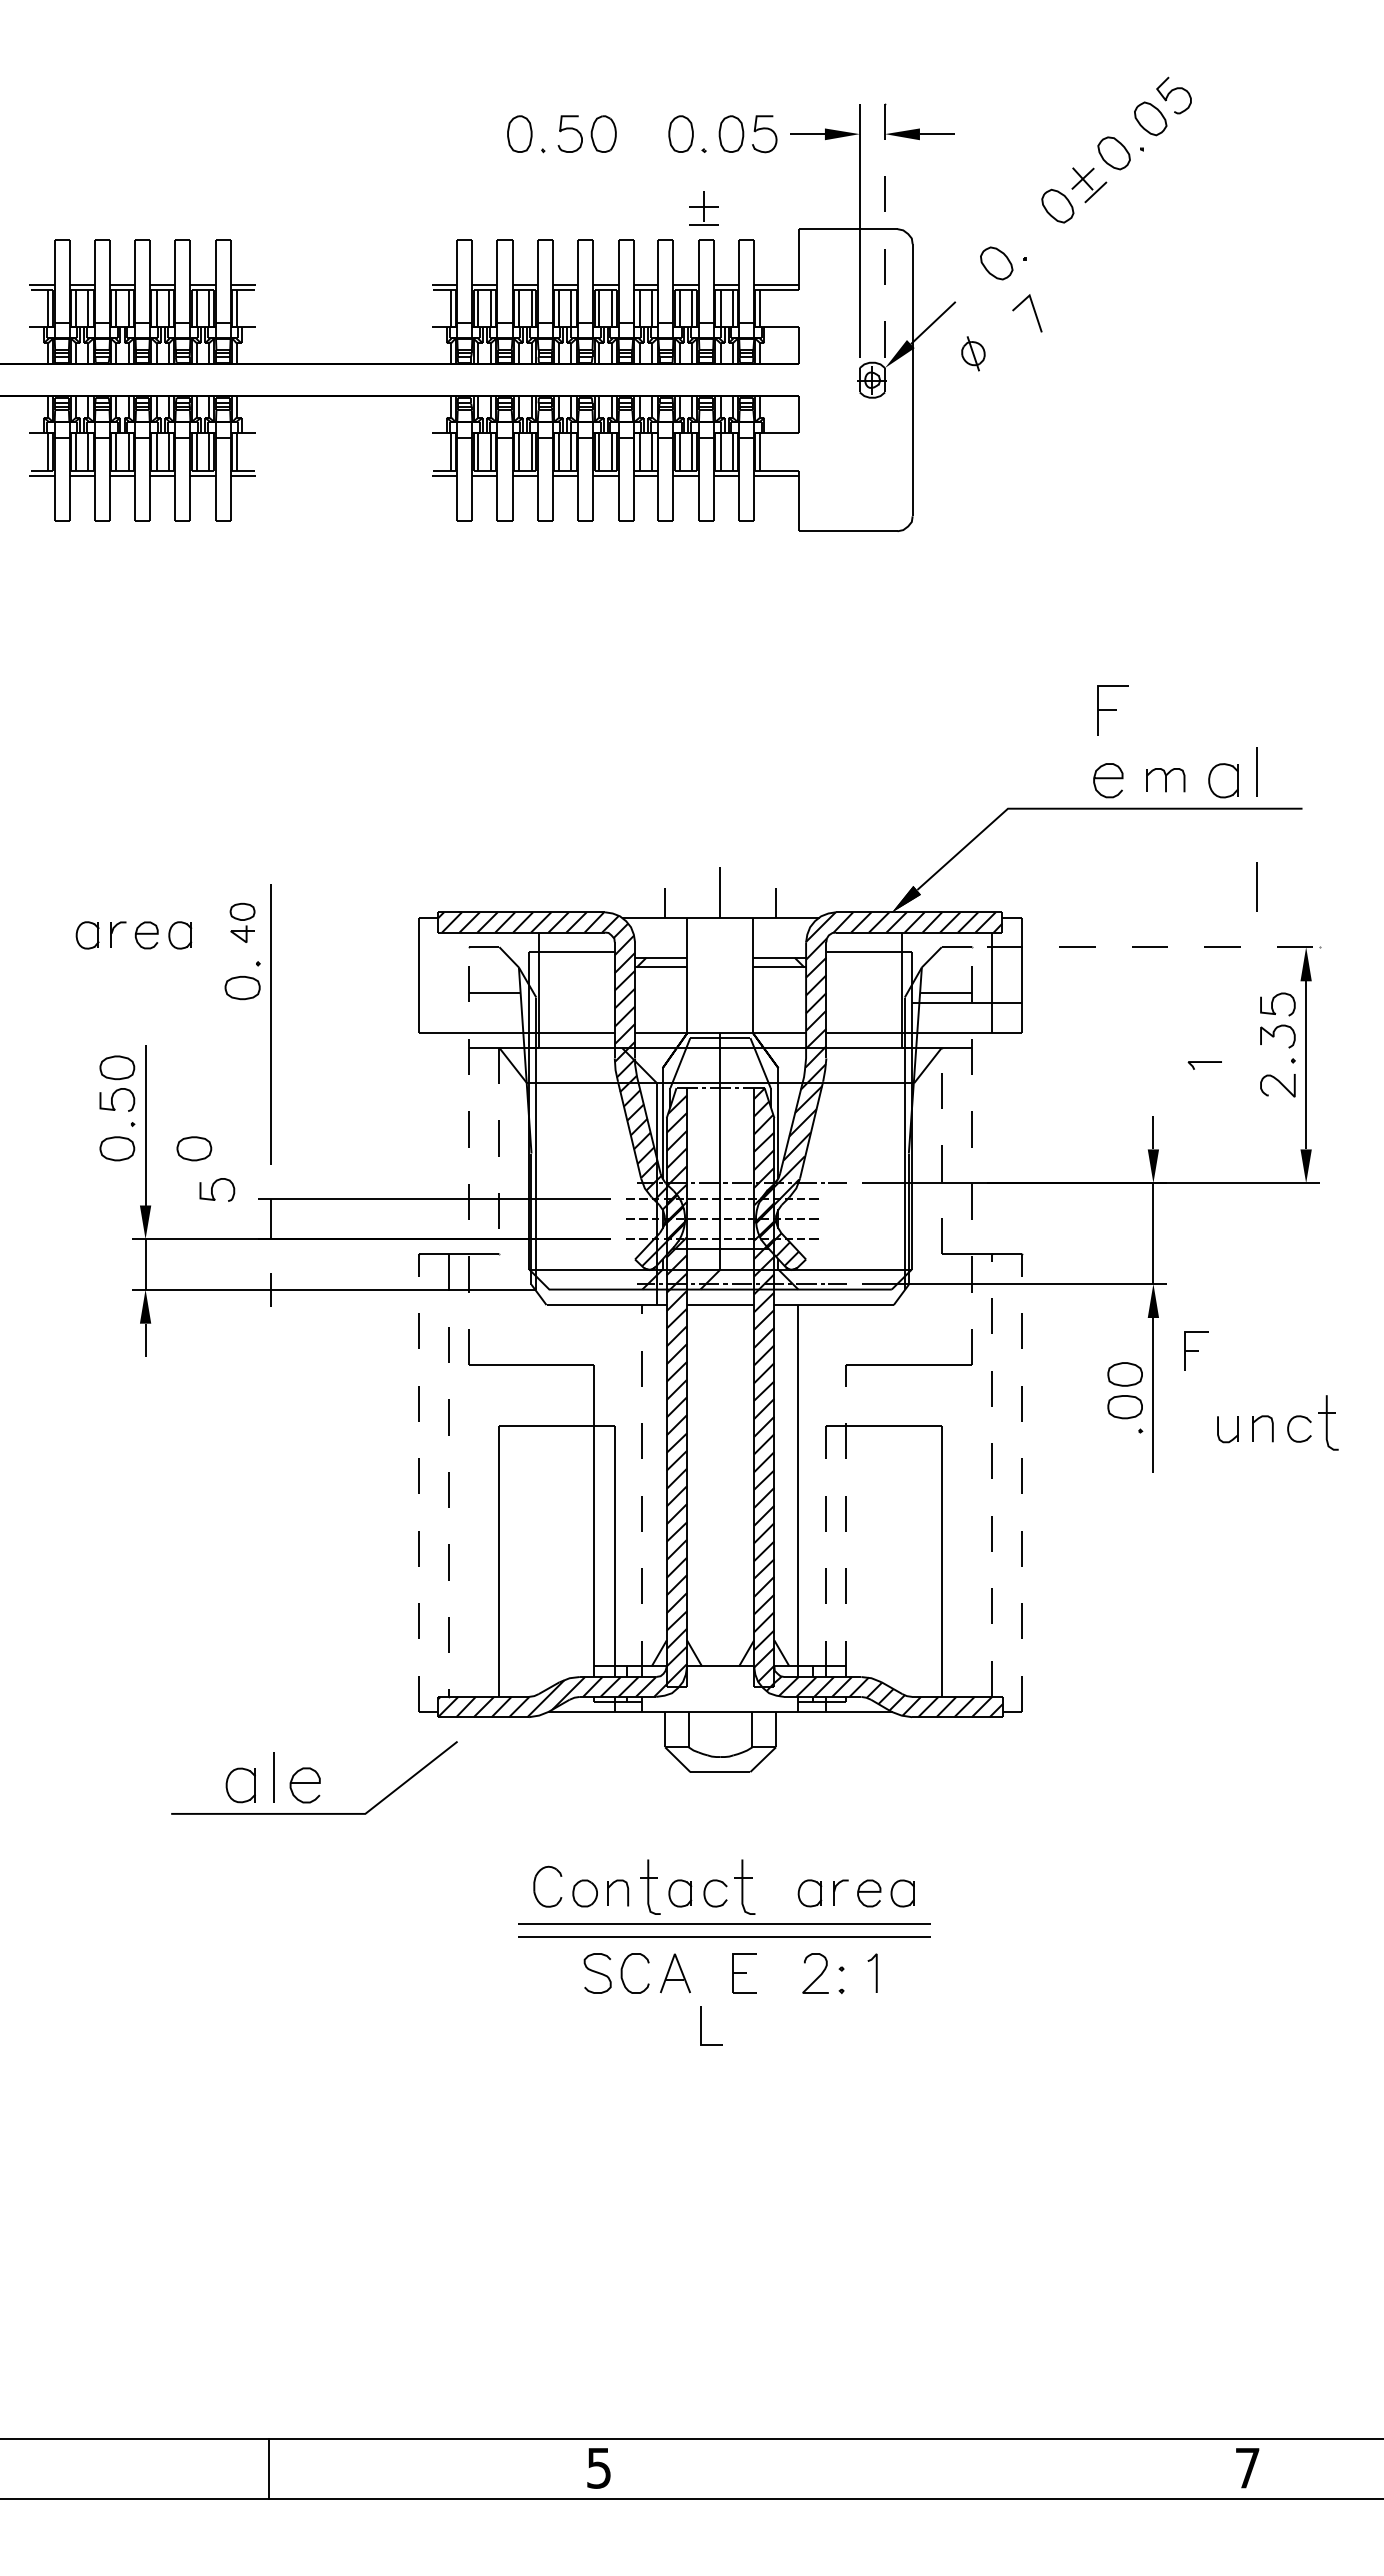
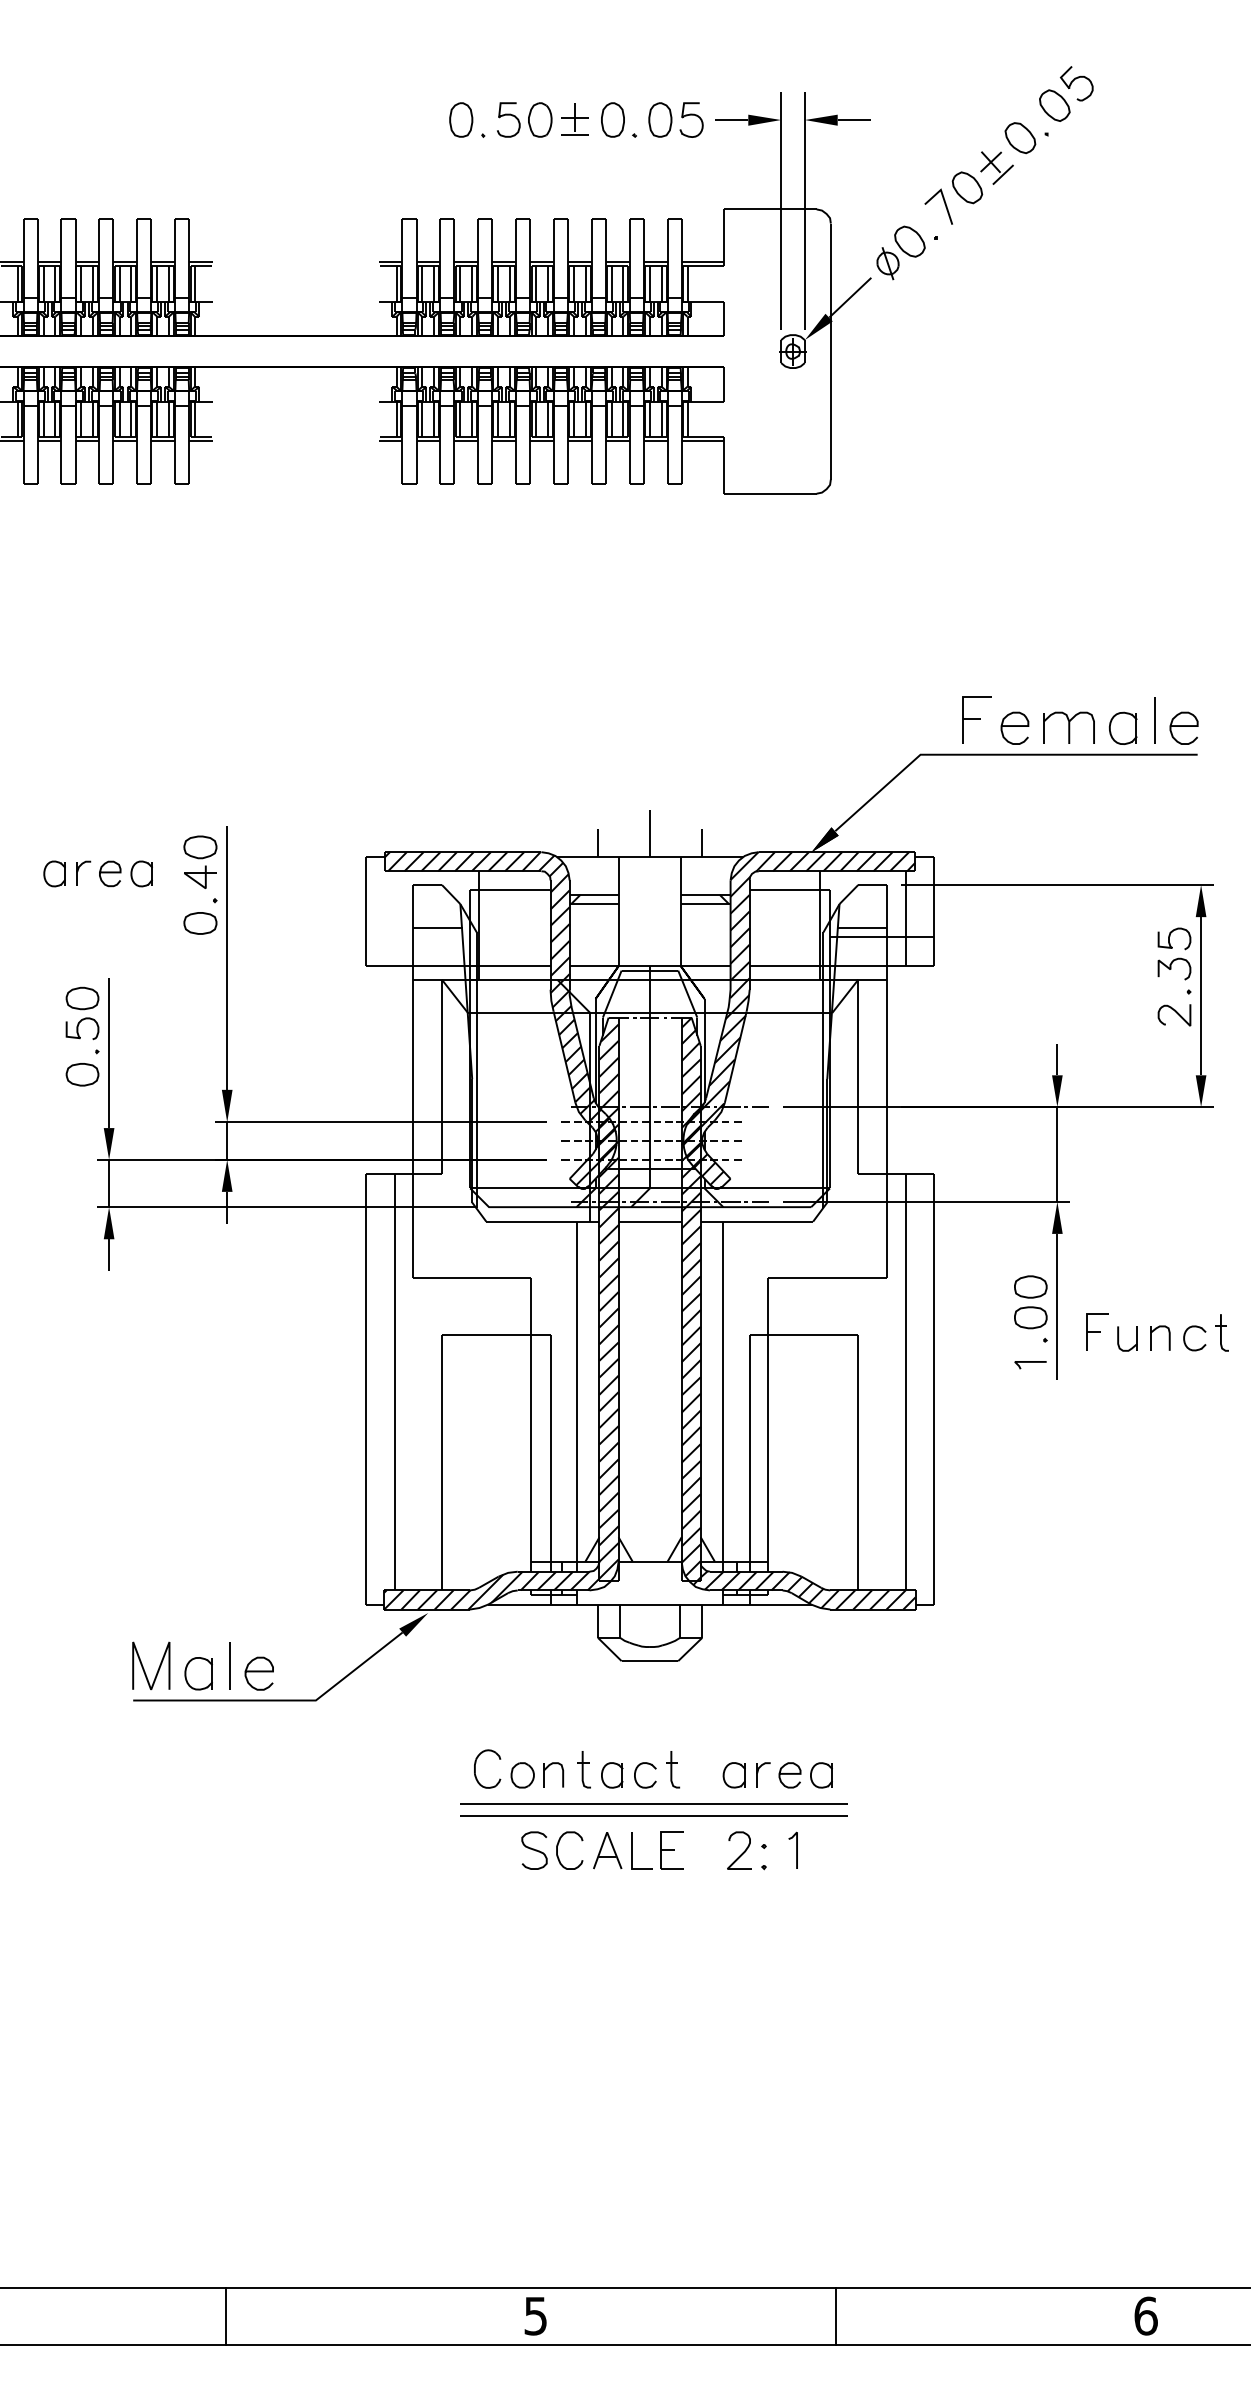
part: (703, 208) -> (574, 119), moved
line: (885, 230) -> (805, 210), dashed -> solid
line: (1033, 310) -> (944, 204), moved
part: (973, 353) -> (888, 263), moved
part: (1112, 710) -> (976, 719), moved
curve: (1287, 779) -> (1183, 727), added
part: (1165, 780) -> (1068, 728), size x1.43
line: (1256, 886) -> (1154, 827), removed
part: (242, 922) -> (200, 861), size x1.43
line: (1154, 947) -> (1058, 885), dashed -> solid
line: (1204, 1062) -> (1030, 1362), moved
part: (194, 1148) -> (155, 1074), removed
line: (941, 1150) -> (857, 1076), dashed -> solid
line: (499, 1151) -> (442, 1077), dashed -> solid
line: (468, 1155) -> (412, 1081), dashed -> solid
line: (971, 1155) -> (886, 1081), dashed -> solid
fill: (270, 1181) -> (226, 1105), added
curve: (213, 1187) -> (173, 1111), removed
fill: (270, 1256) -> (226, 1176), added
part: (1196, 1350) -> (1097, 1331), moved
part: (1328, 1423) -> (1222, 1333), size x0.71
line: (992, 1475) -> (905, 1382), dashed -> solid
line: (449, 1476) -> (395, 1383), dashed -> solid
line: (418, 1482) -> (365, 1388), dashed -> solid
line: (1022, 1482) -> (934, 1388), dashed -> solid
line: (642, 1490) -> (576, 1396), dashed -> solid
line: (846, 1520) -> (768, 1424), dashed -> solid
line: (826, 1550) -> (749, 1452), dashed -> solid
fill: (468, 1733) -> (412, 1624), added
line: (198, 1777) -> (158, 1666), added
part: (650, 1887) -> (584, 1769), size x0.71
part: (744, 1887) -> (672, 1769), size x0.71
line: (701, 2025) -> (632, 1850), moved
text: (1247, 2467) -> (1145, 2315), 7 -> 6
line: (917, 2468) -> (835, 2316), added

